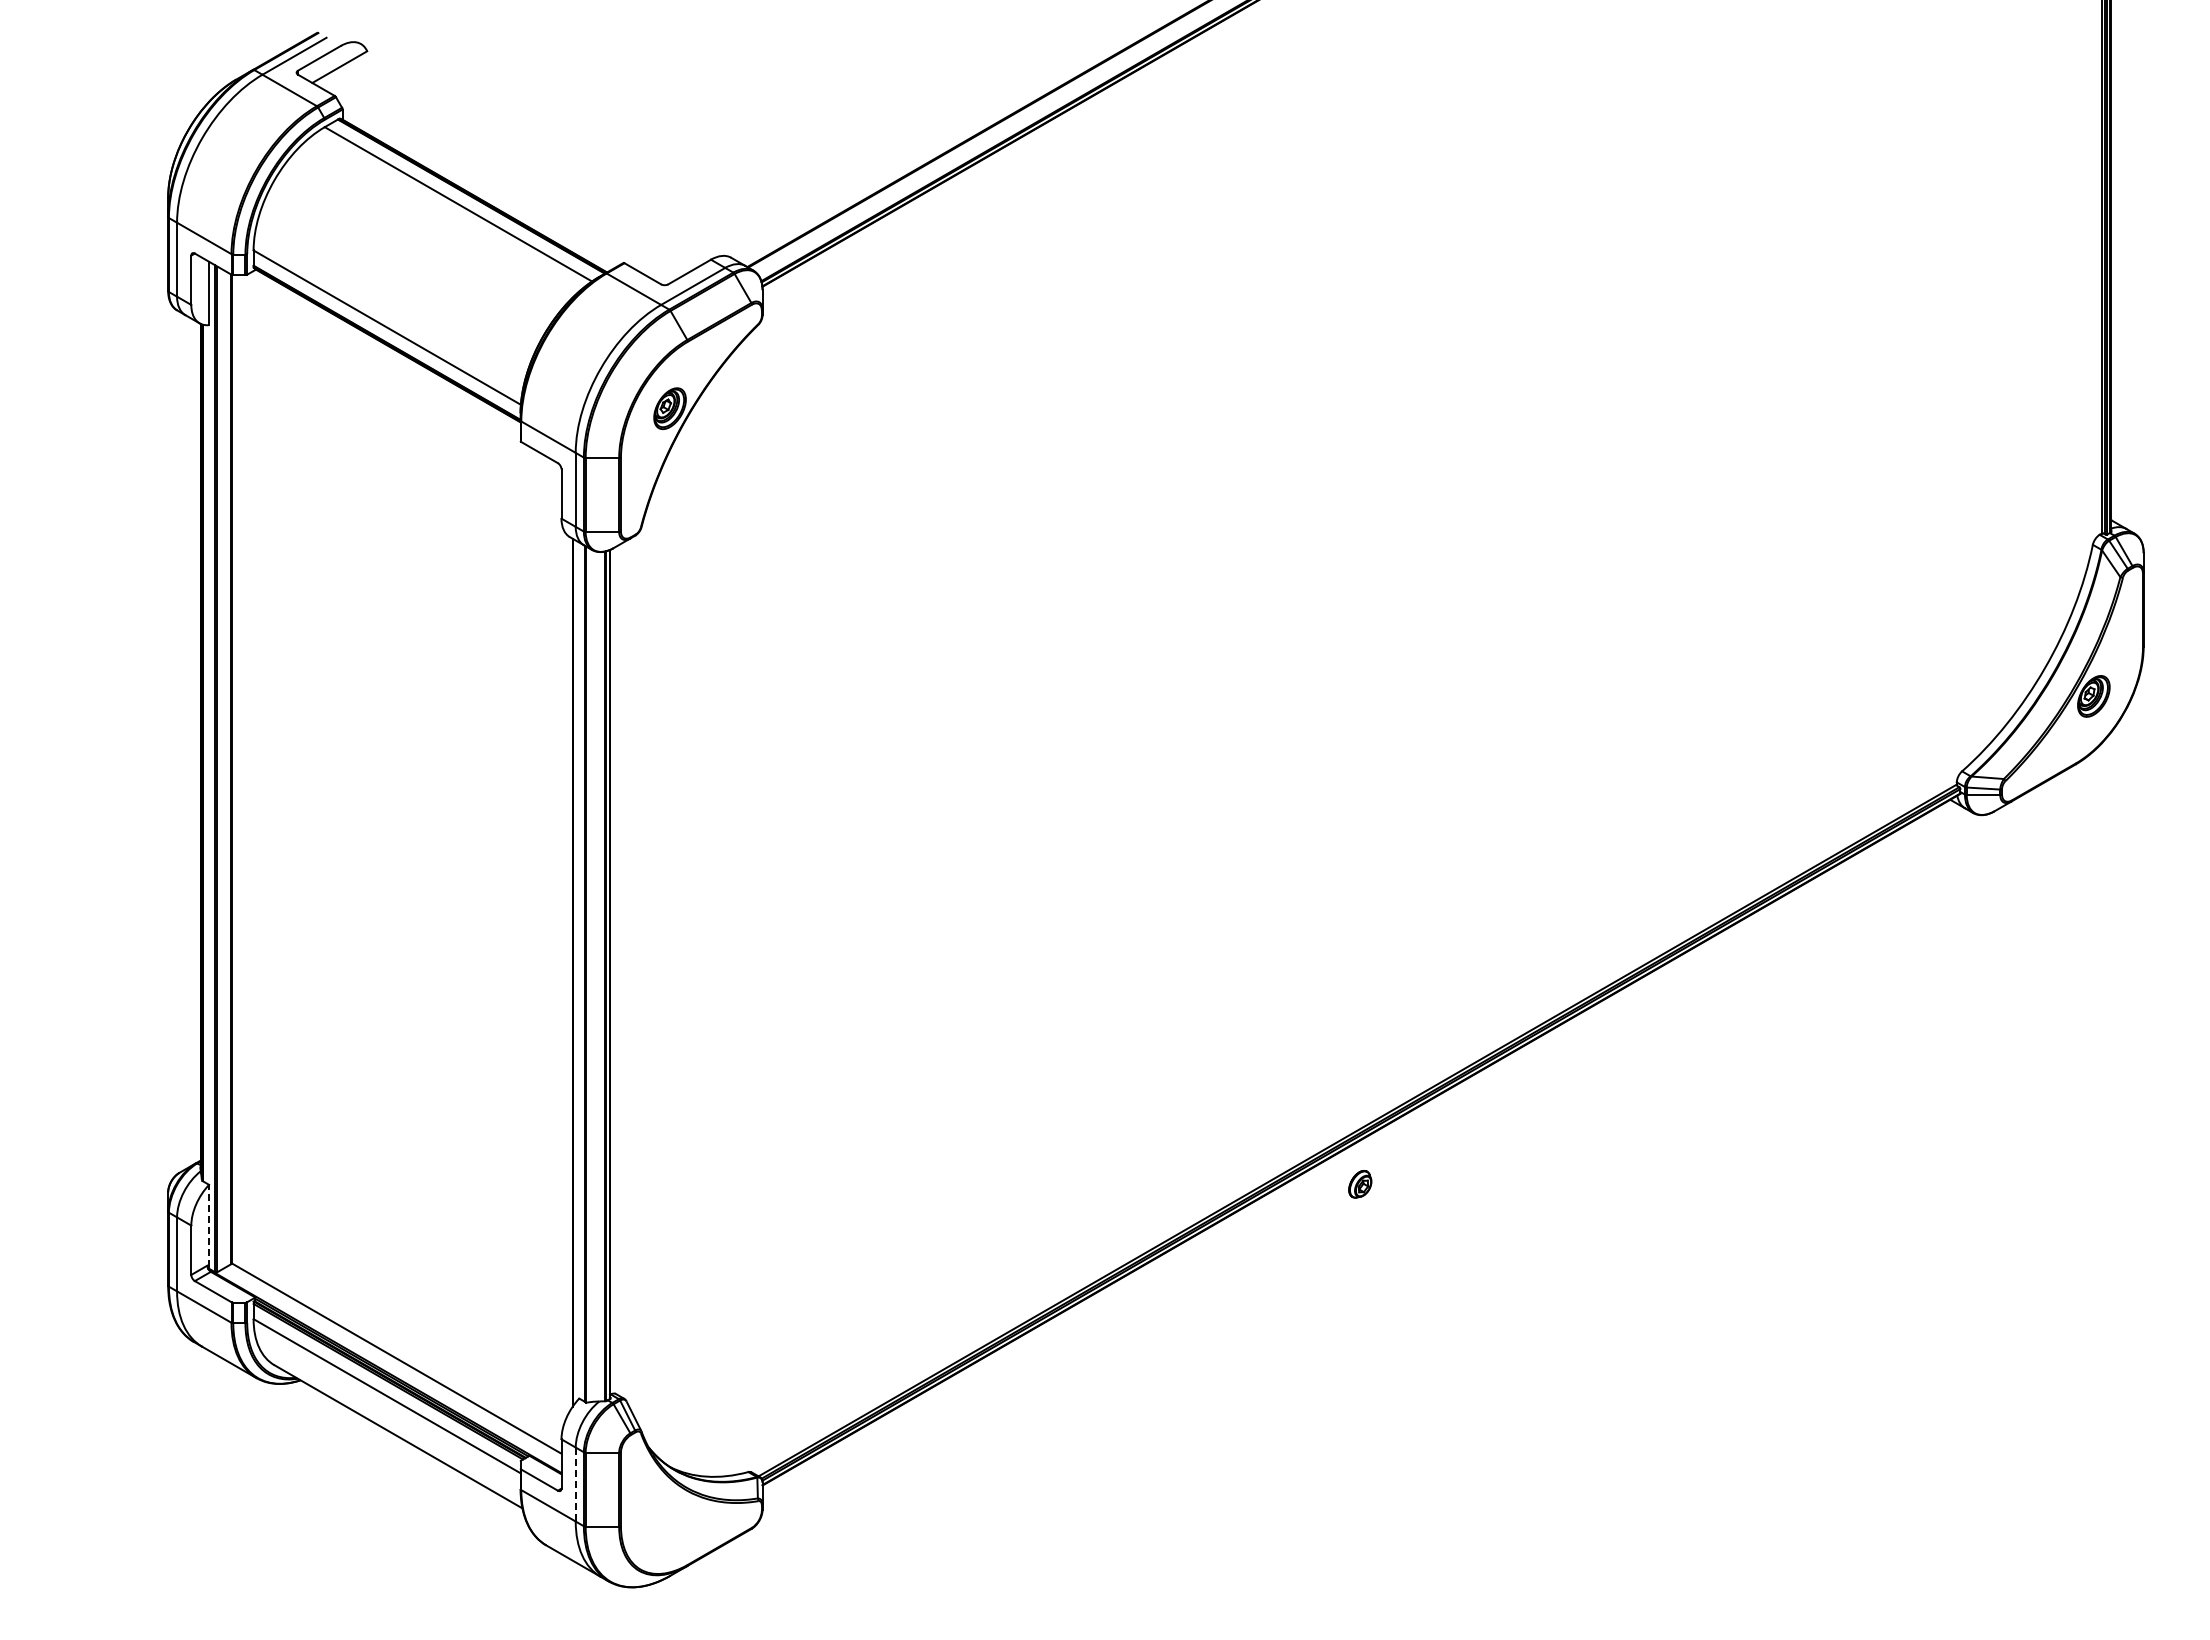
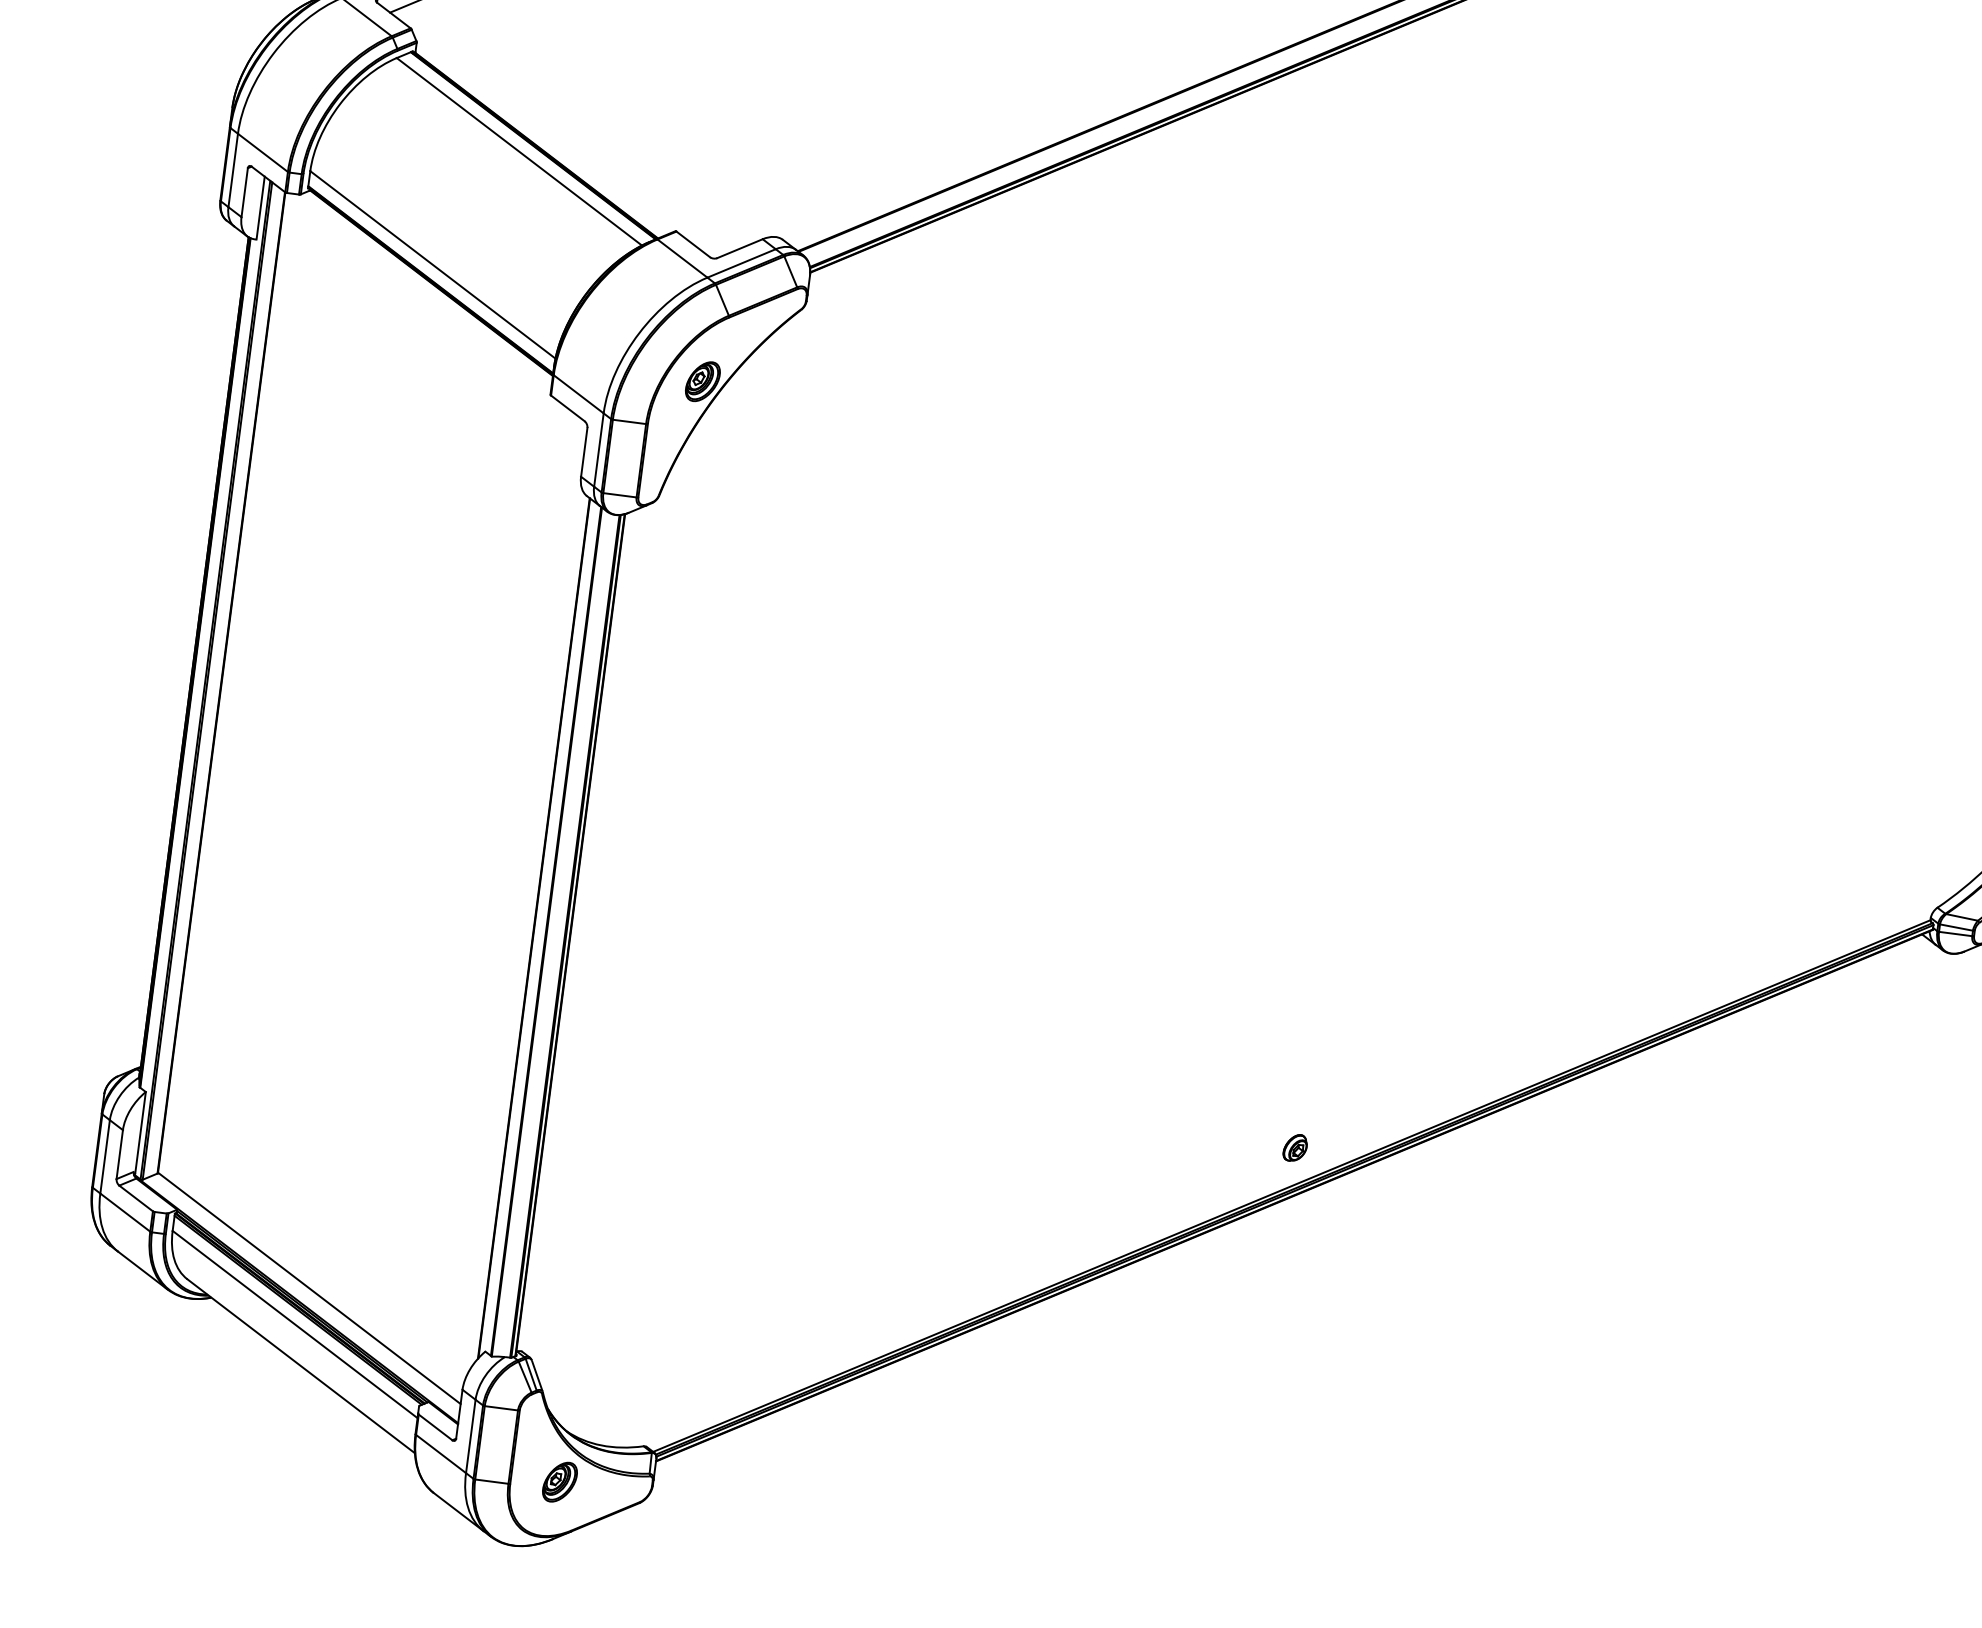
part: (1360, 1184) -> (1295, 1148), moved
line: (209, 1225) -> (140, 1132), dashed -> solid
line: (575, 1484) -> (470, 1436), dashed -> solid
part: (669, 1518) -> (559, 1482), added

